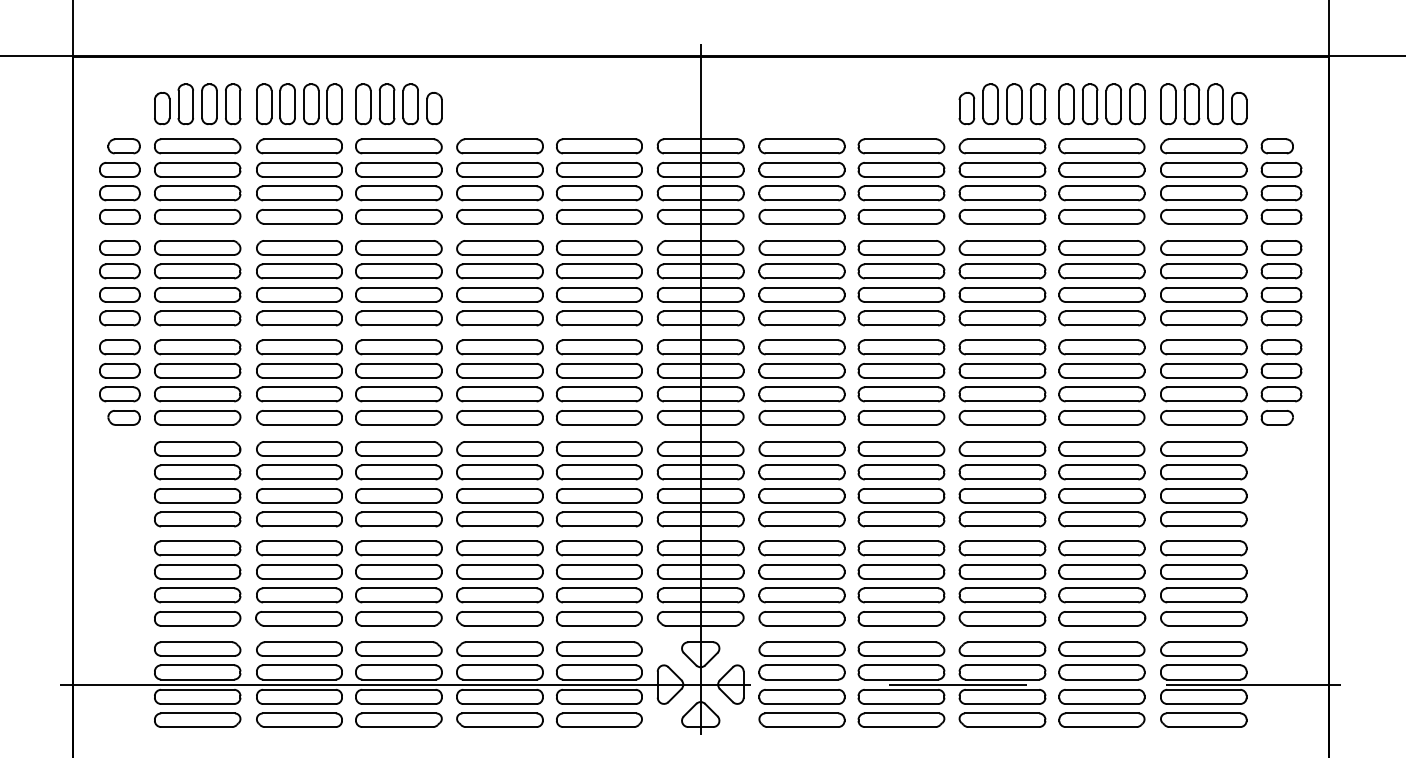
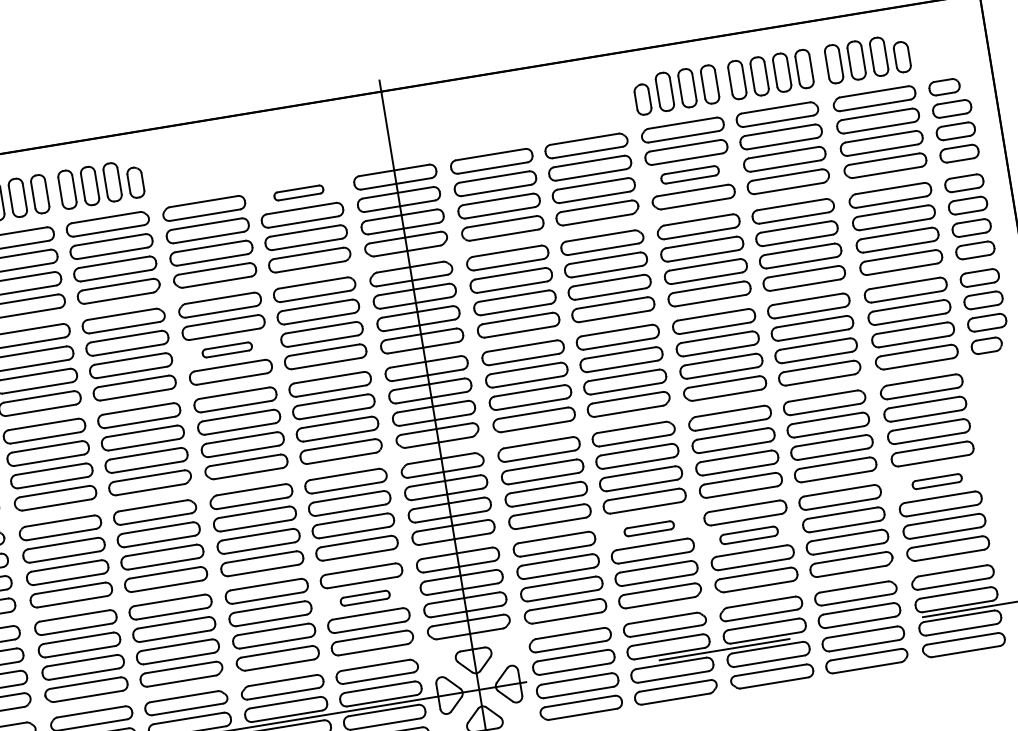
part: (599, 146) -> (298, 193), size x0.6
part: (1002, 193) -> (690, 174), size x0.7
part: (499, 294) -> (226, 349), size x0.6
part: (901, 548) -> (649, 528), size x0.6
part: (1203, 548) -> (936, 481), size x0.6
part: (599, 571) -> (365, 597), size x0.6
part: (1002, 571) -> (749, 535), size x0.7

